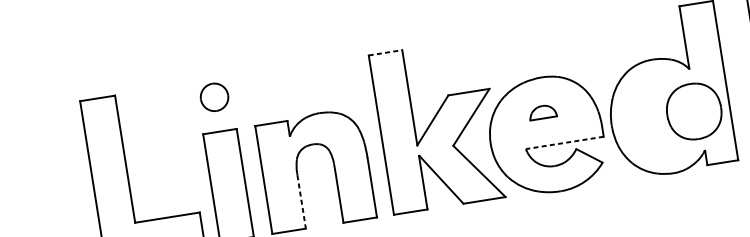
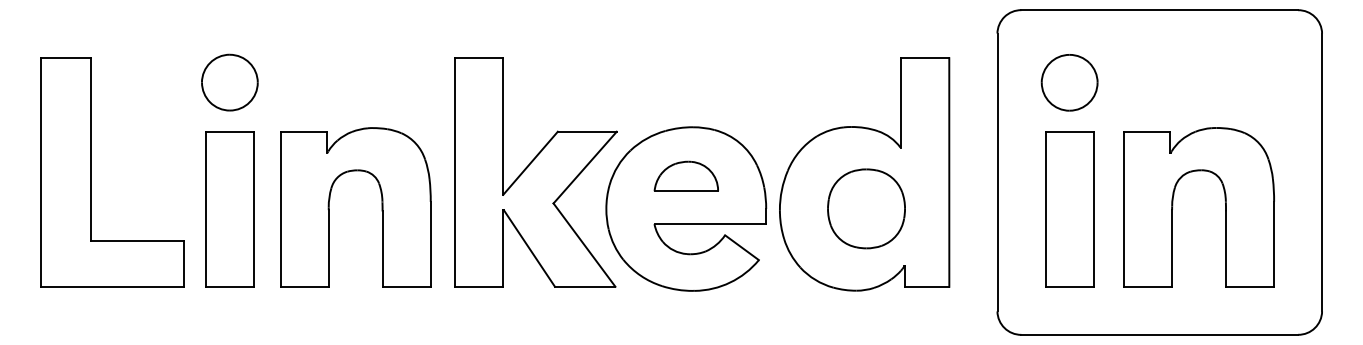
line: (385, 53) -> (479, 58), dashed -> solid
part: (214, 97) -> (229, 82), size x1.43
part: (542, 111) -> (685, 175), size x1.67
part: (694, 111) -> (866, 208), moved
line: (564, 143) -> (710, 224), dashed -> solid
line: (301, 202) -> (328, 248), dashed -> solid

